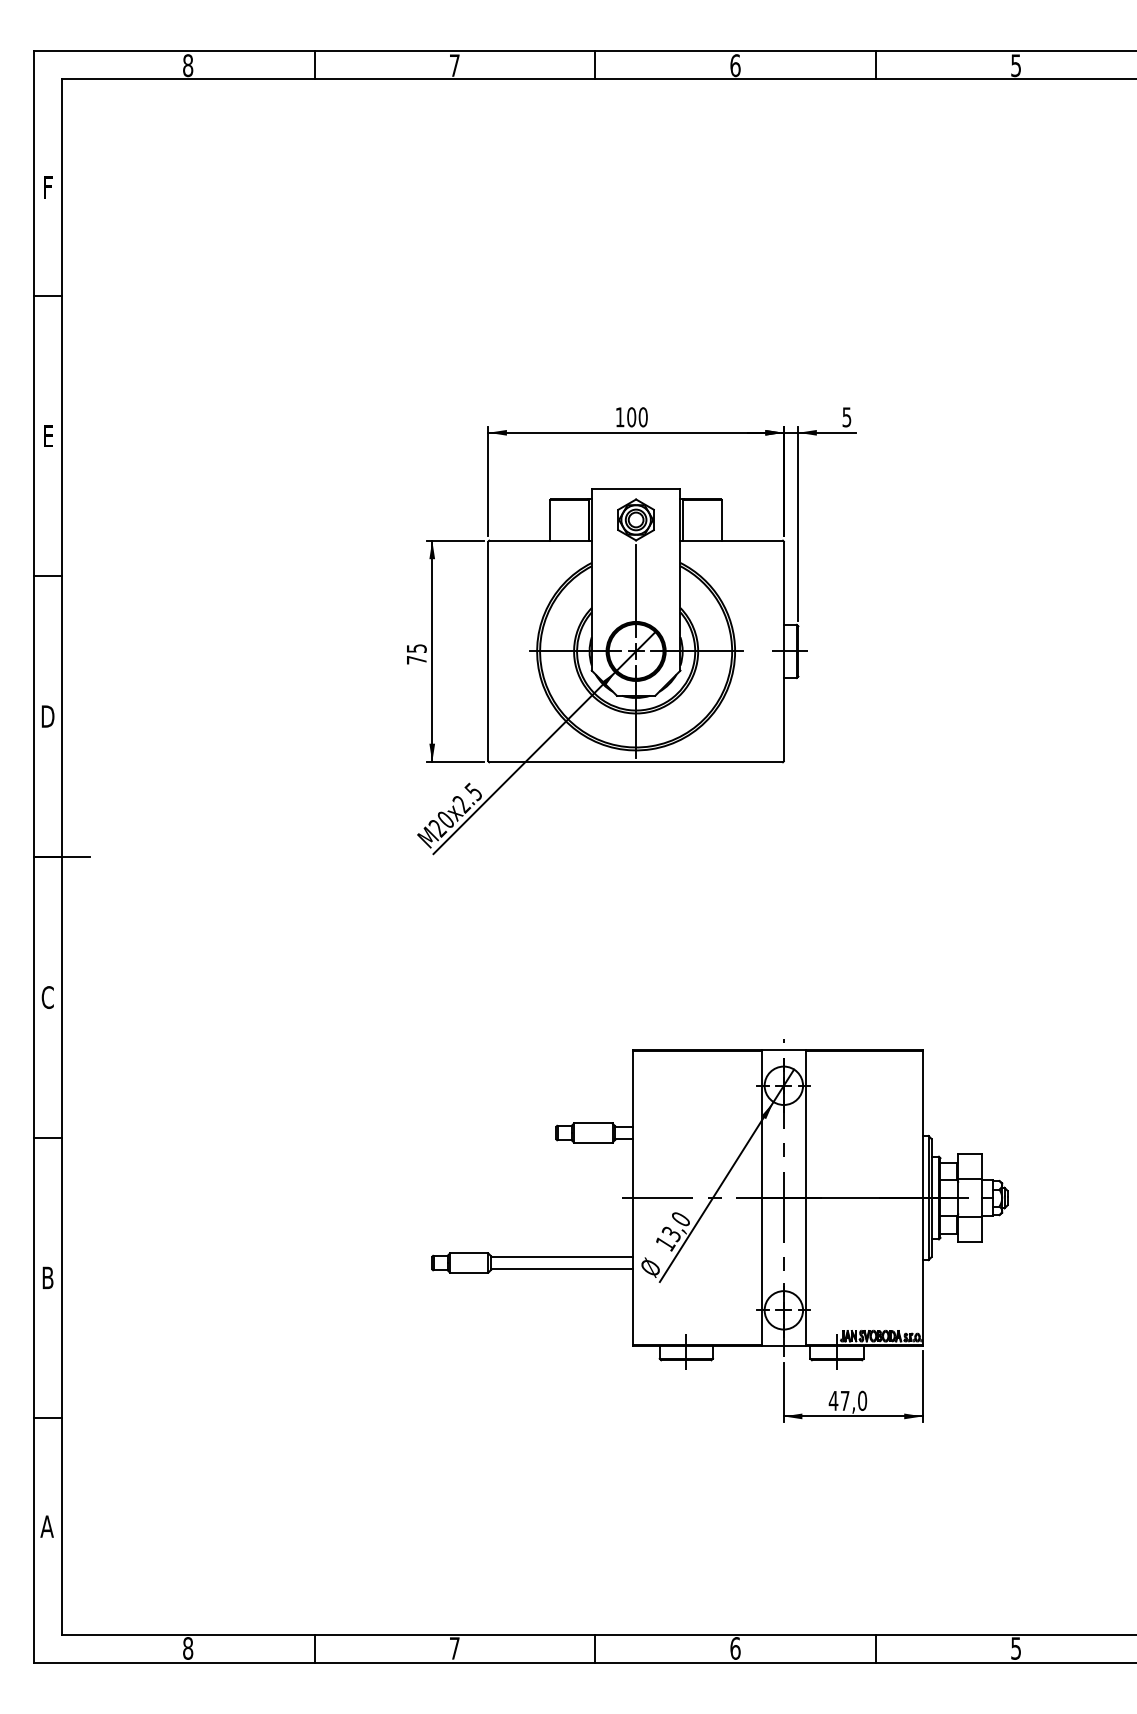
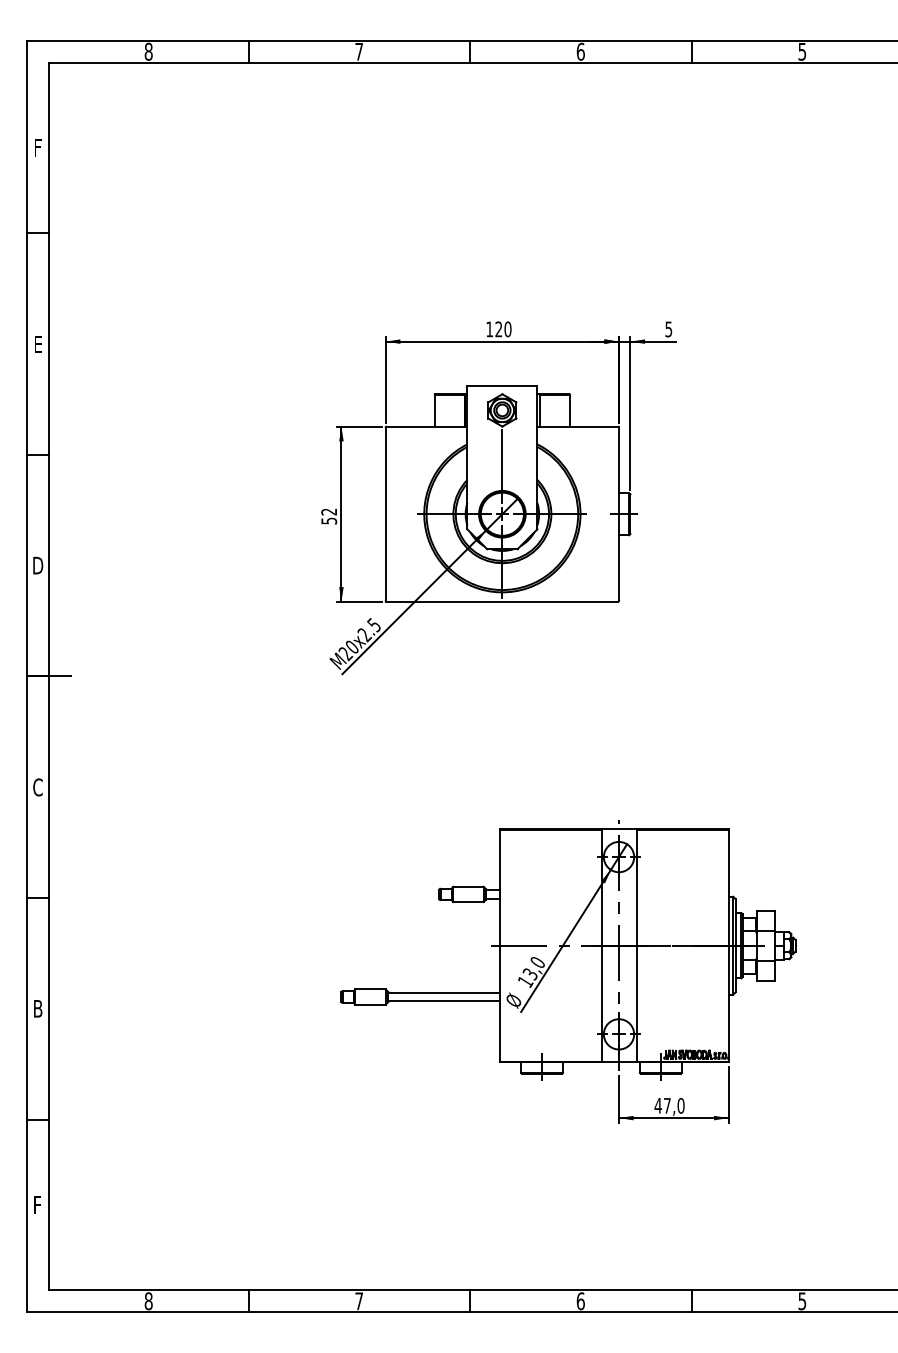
text: (631, 417) -> (498, 329), 100 -> 120
text: (416, 654) -> (329, 516), 75 -> 52
text: (46, 1526) -> (36, 1205), A -> F

